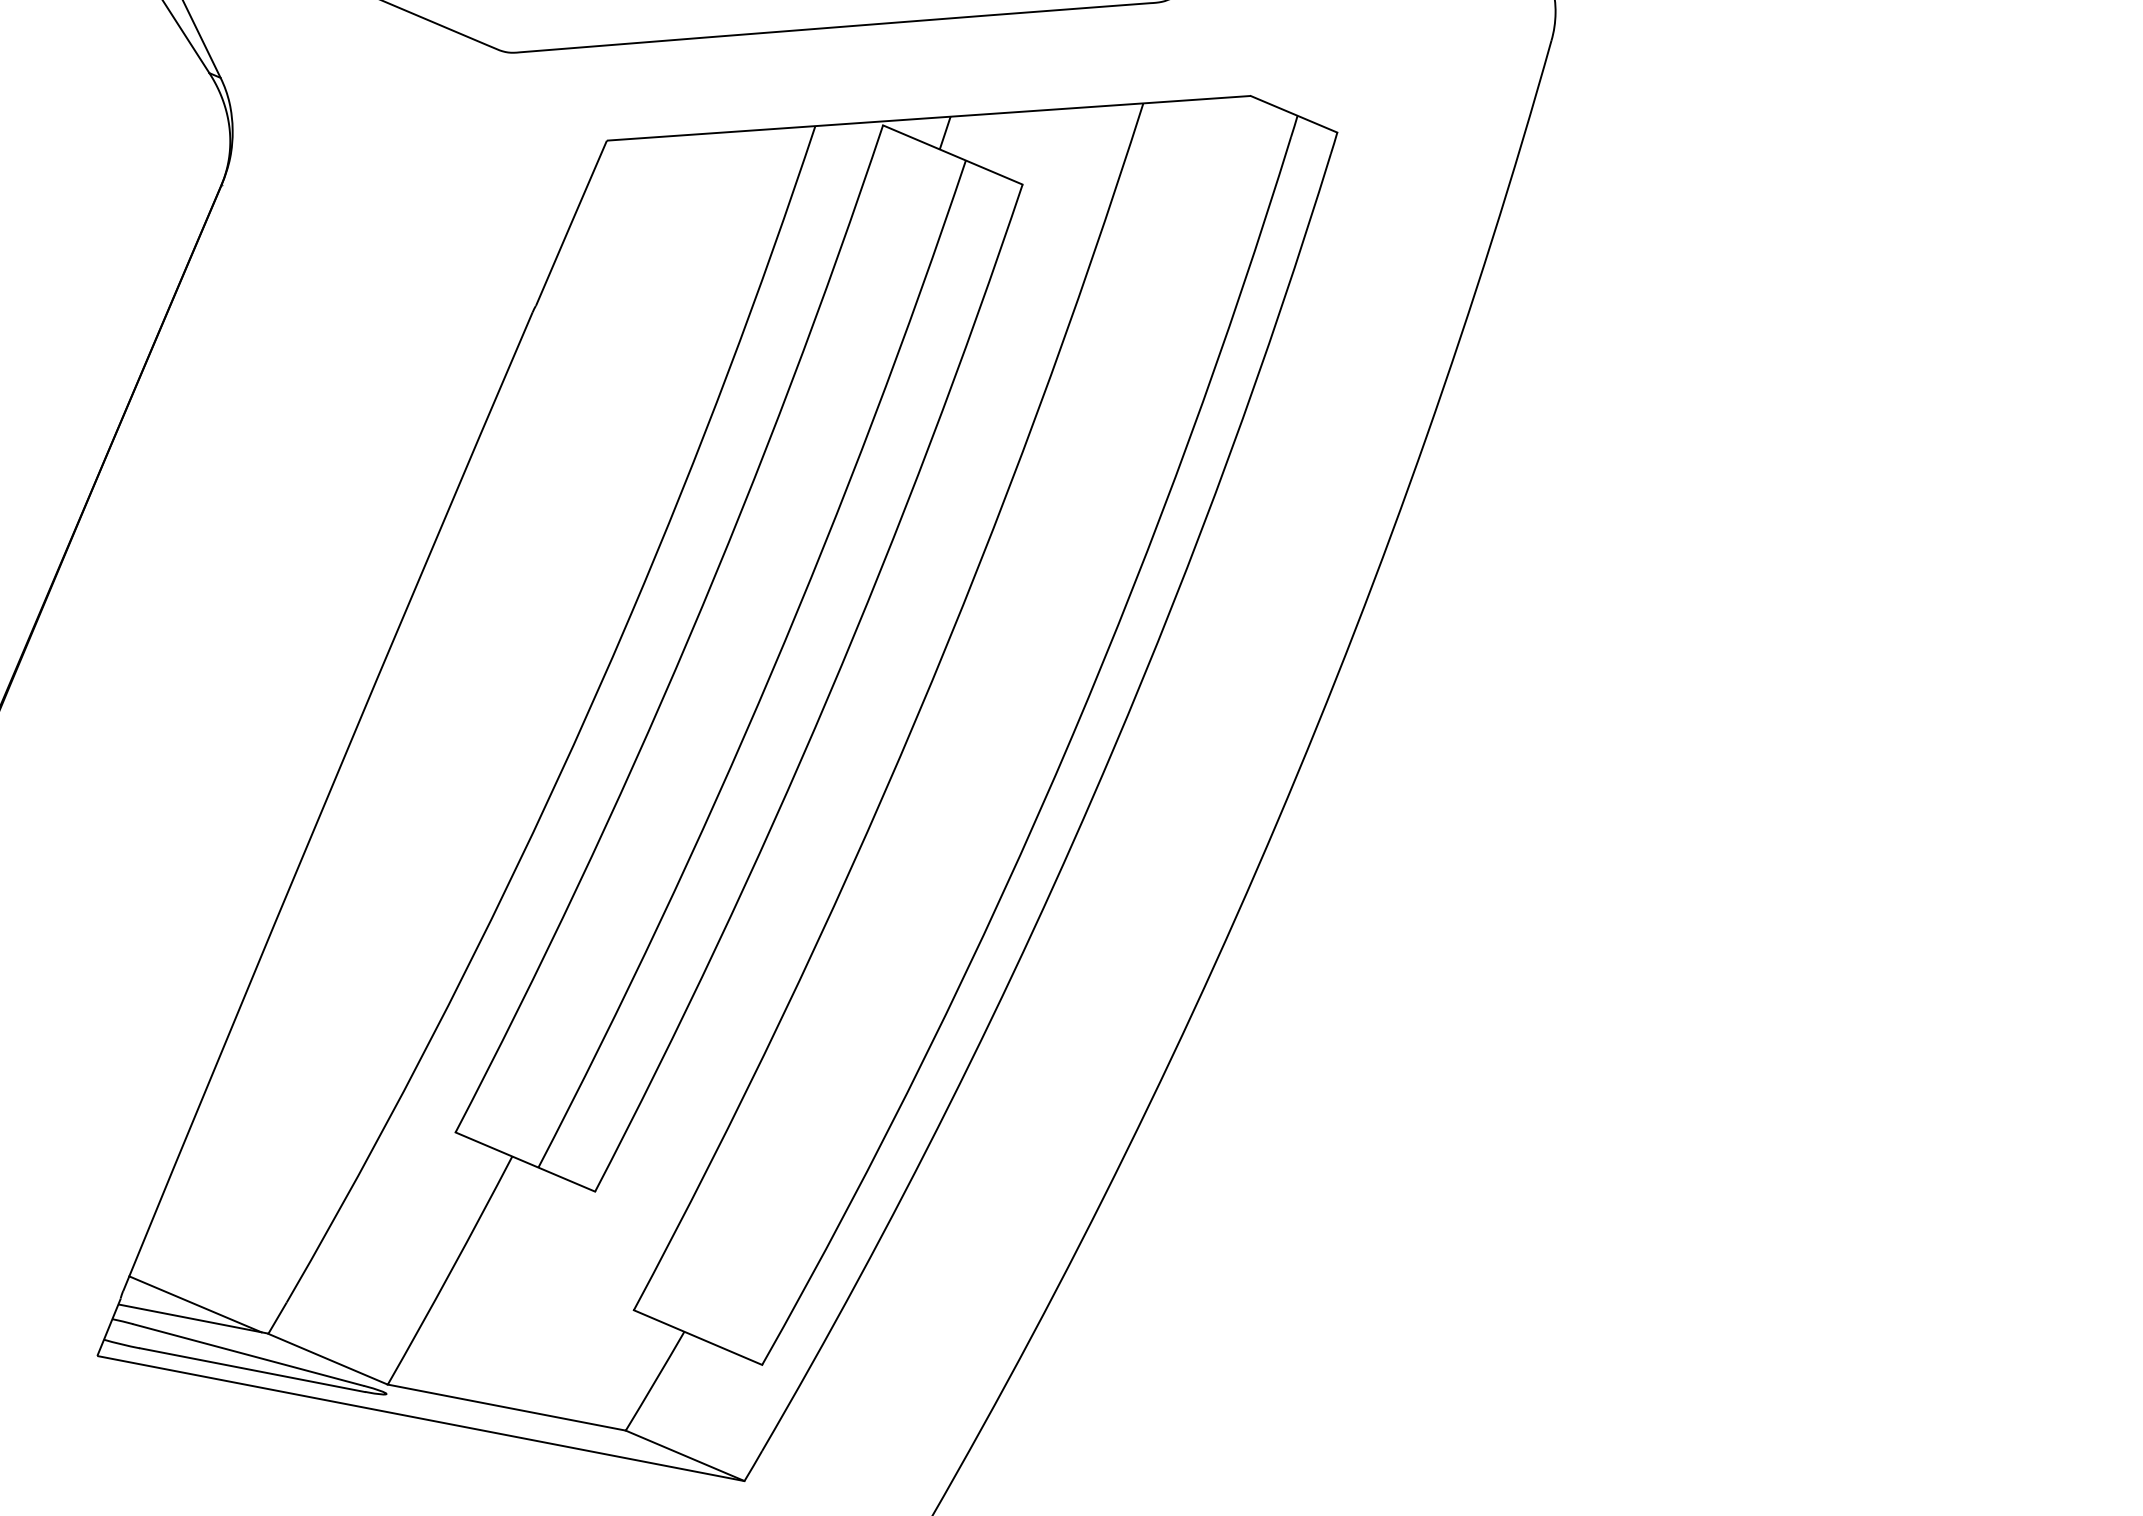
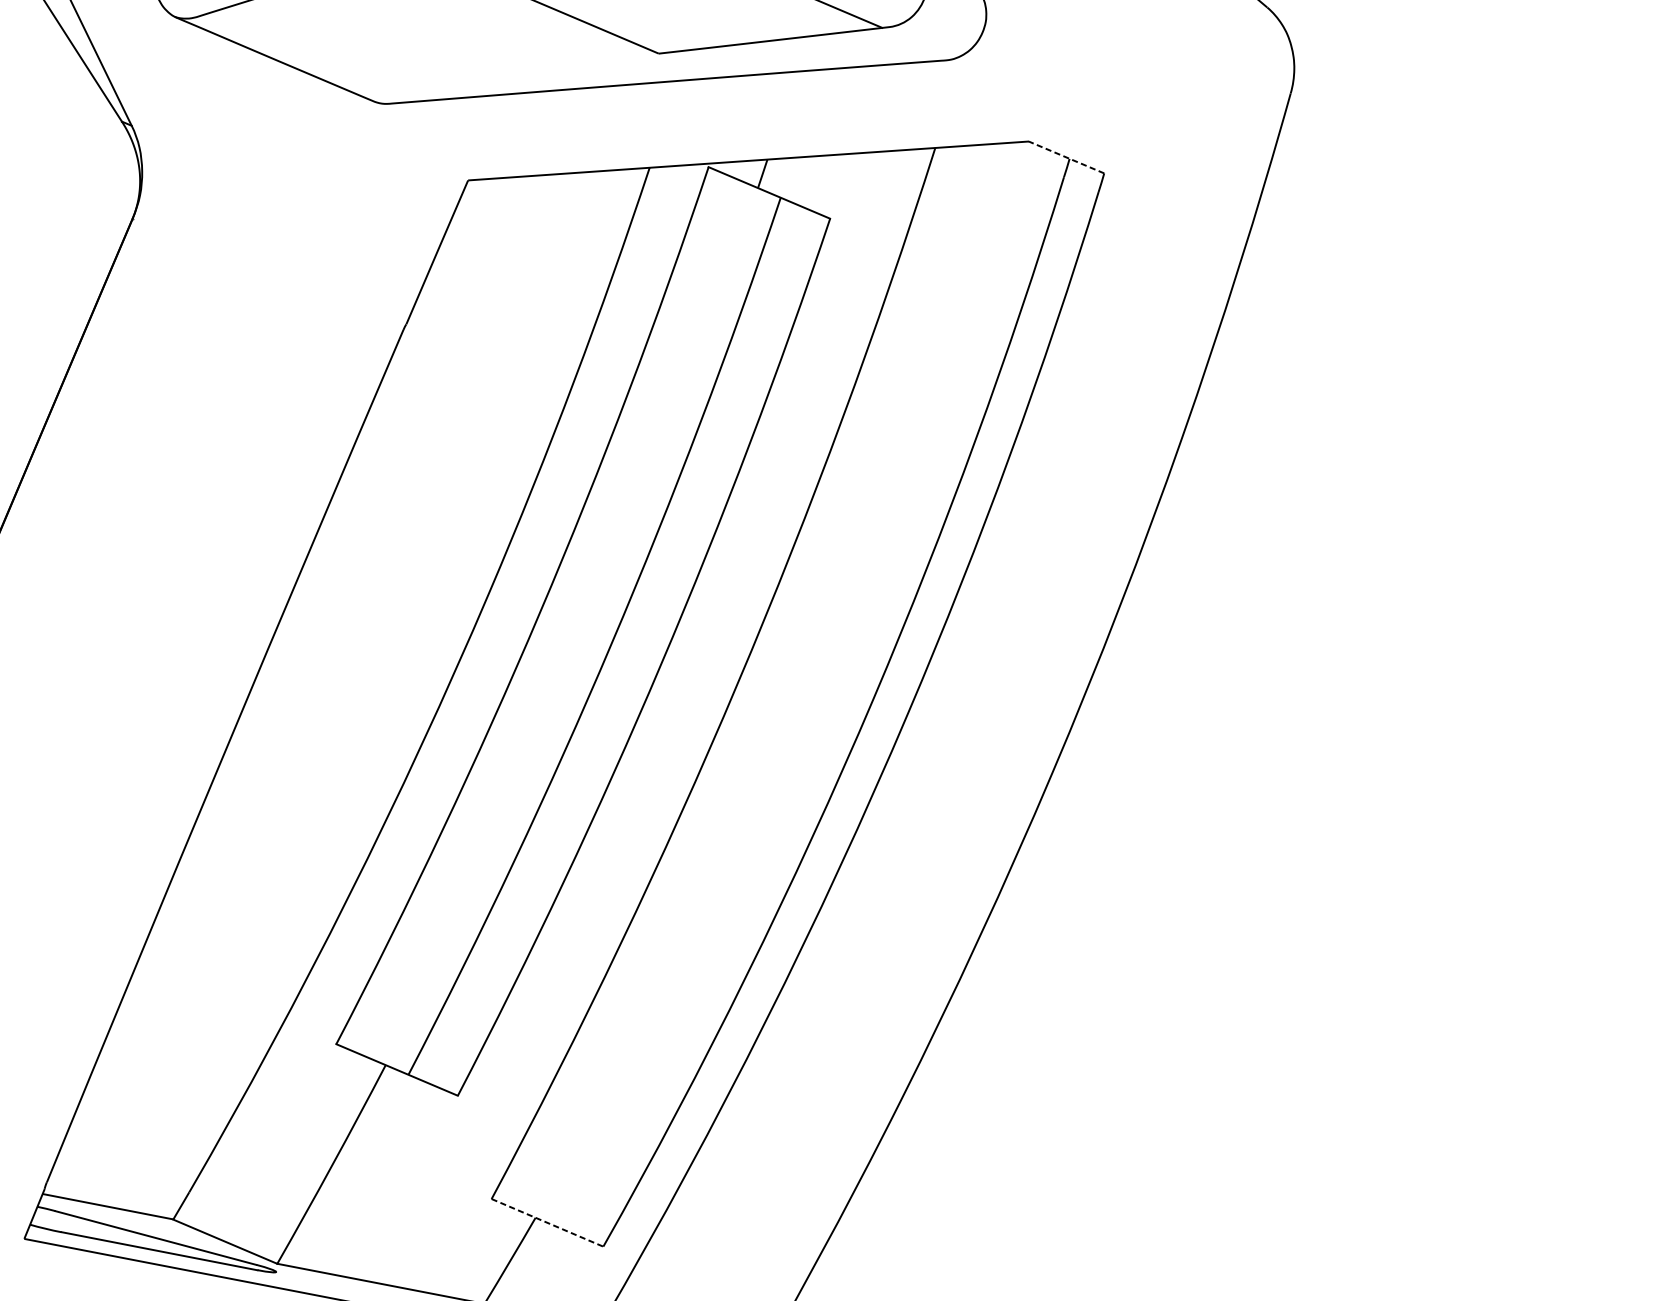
line: (1294, 114) -> (1066, 157), solid -> dashed
line: (195, 1304) -> (109, 1194), removed
line: (698, 1337) -> (547, 1222), solid -> dashed

